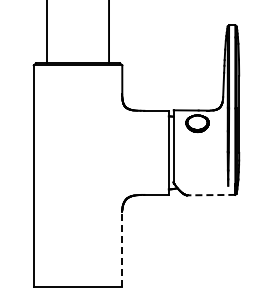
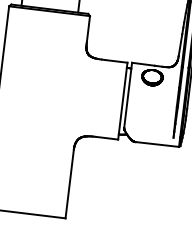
line: (211, 195) -> (157, 144), dashed -> solid
line: (122, 249) -> (69, 184), dashed -> solid

